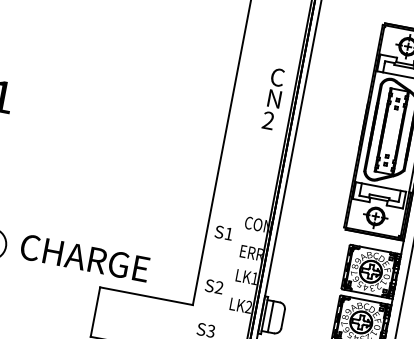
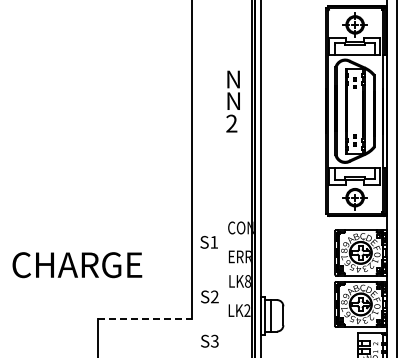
text: (277, 77) -> (232, 79), C -> N
text: (85, 258) -> (77, 265), moved
text: (254, 278) -> (247, 281), LK1 -> LK8
line: (147, 295) -> (145, 318), solid -> dashed

